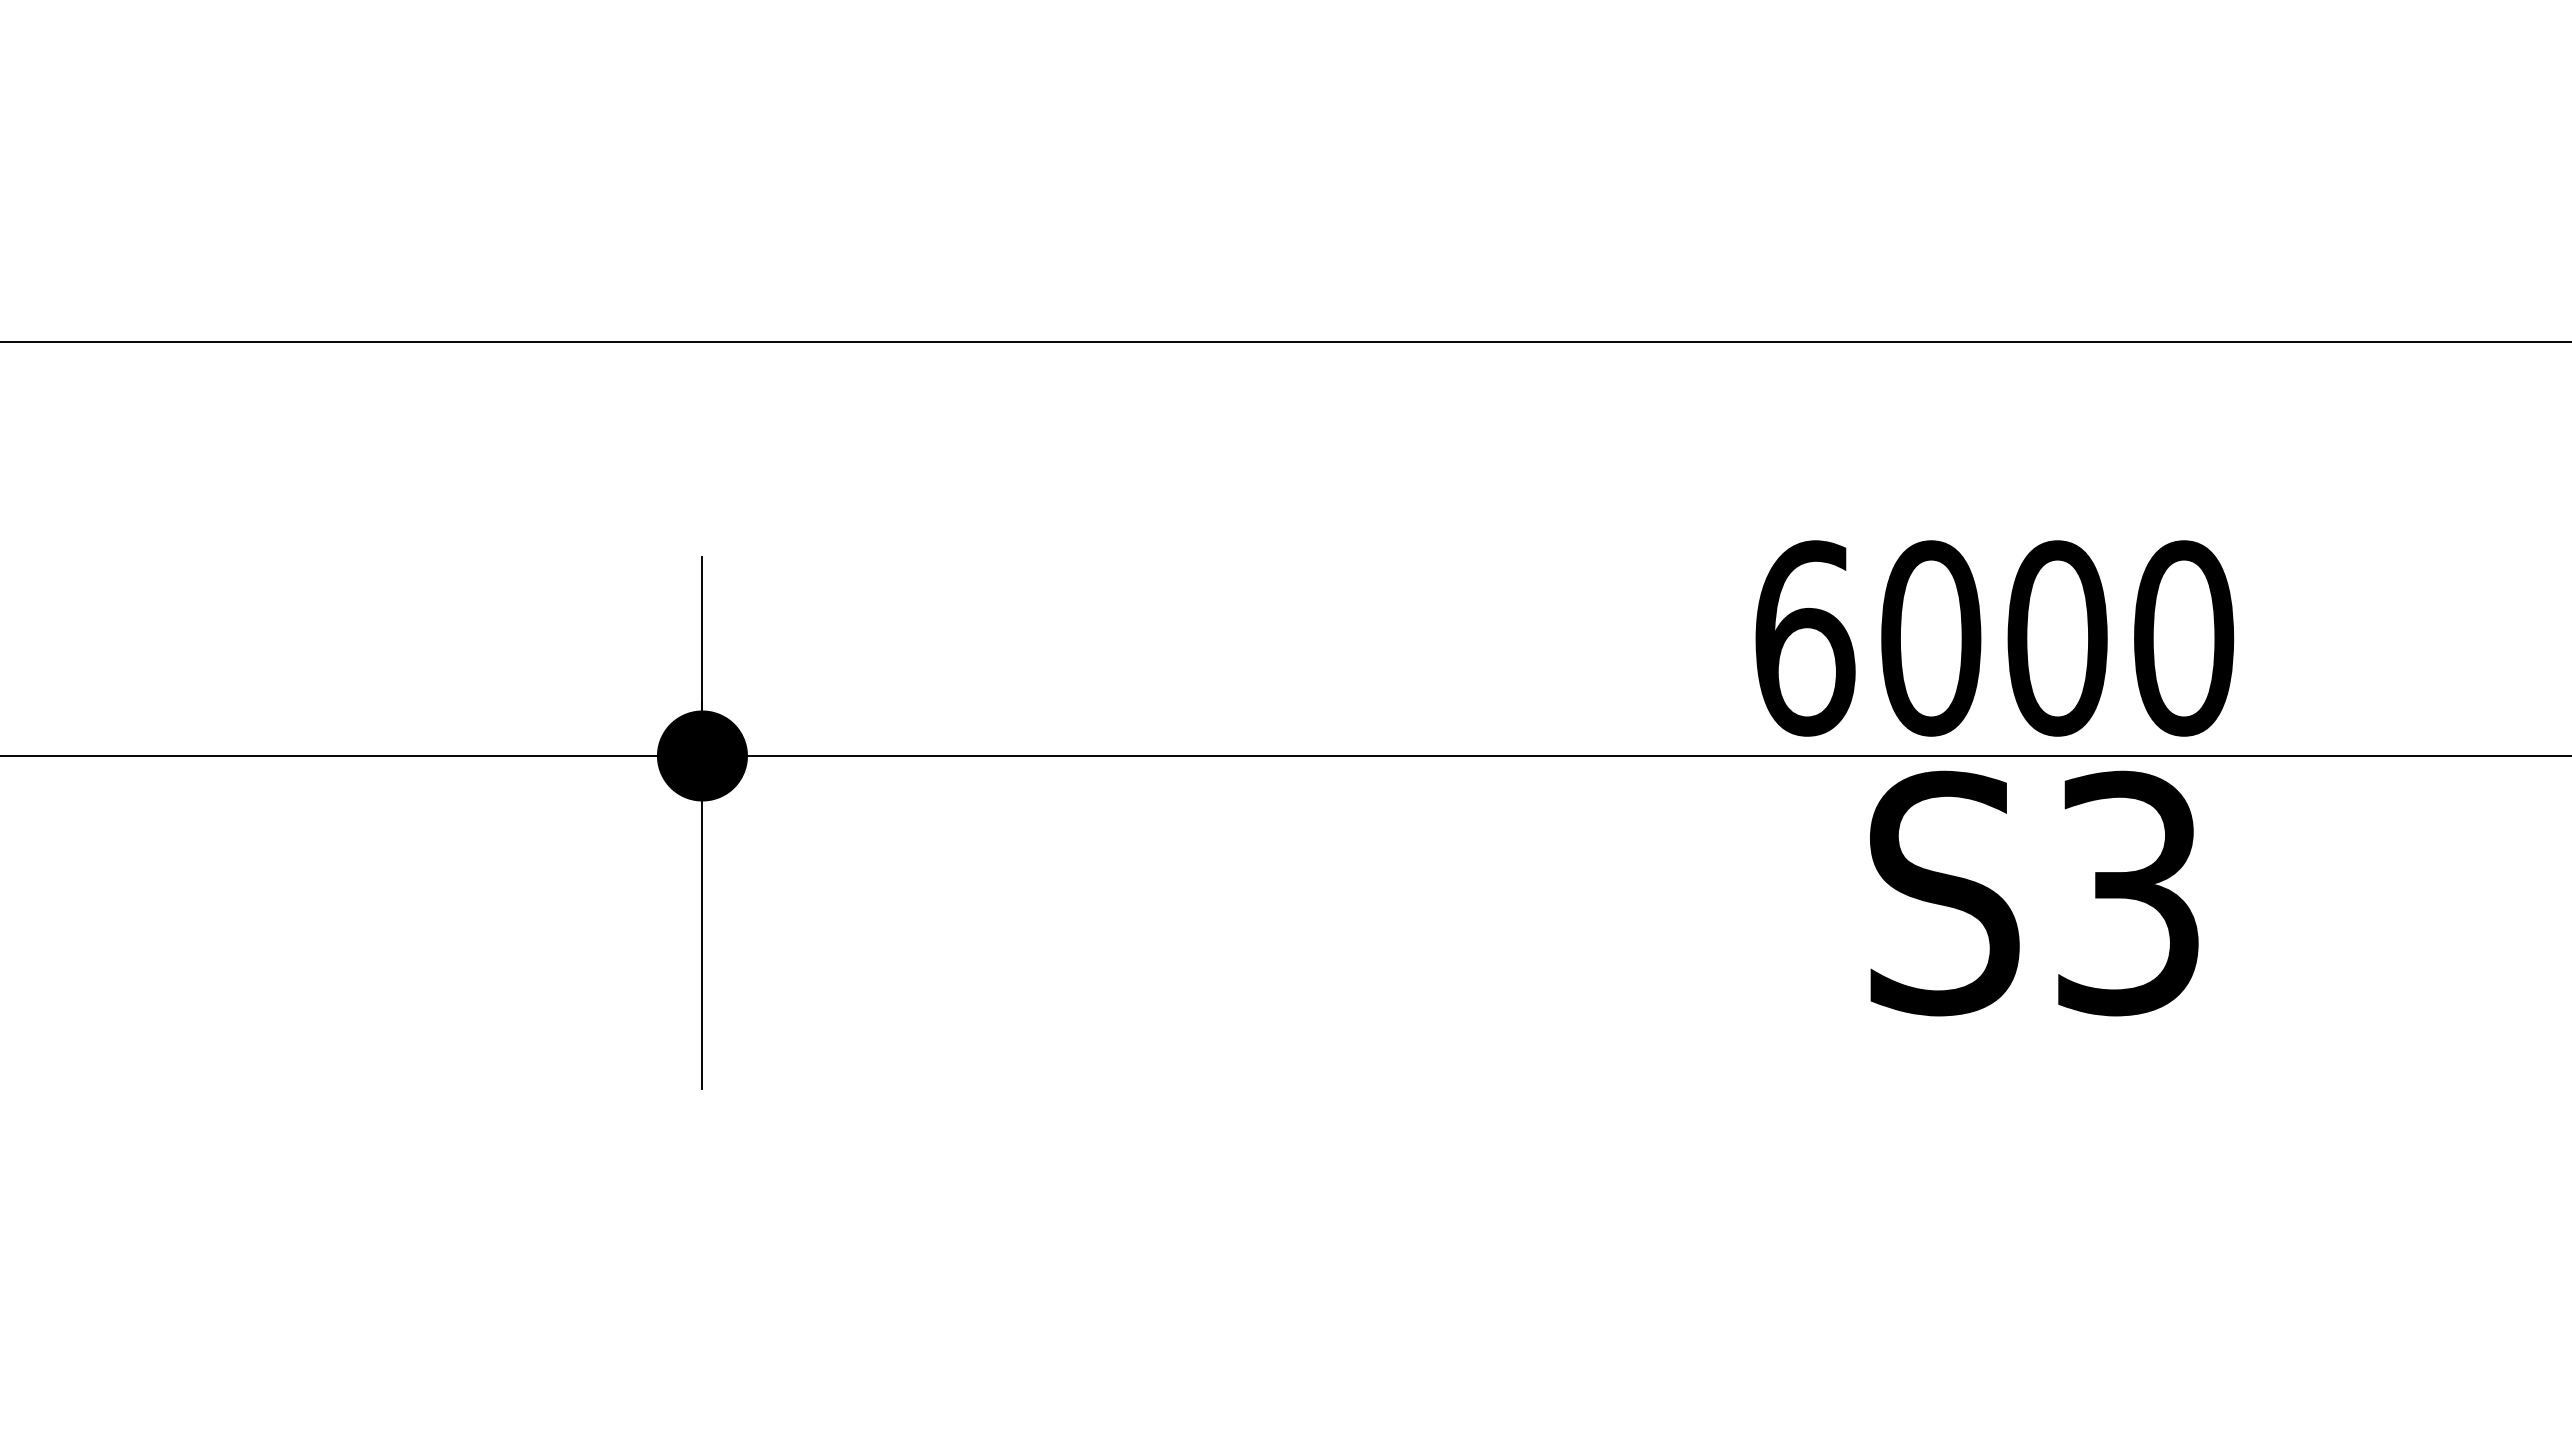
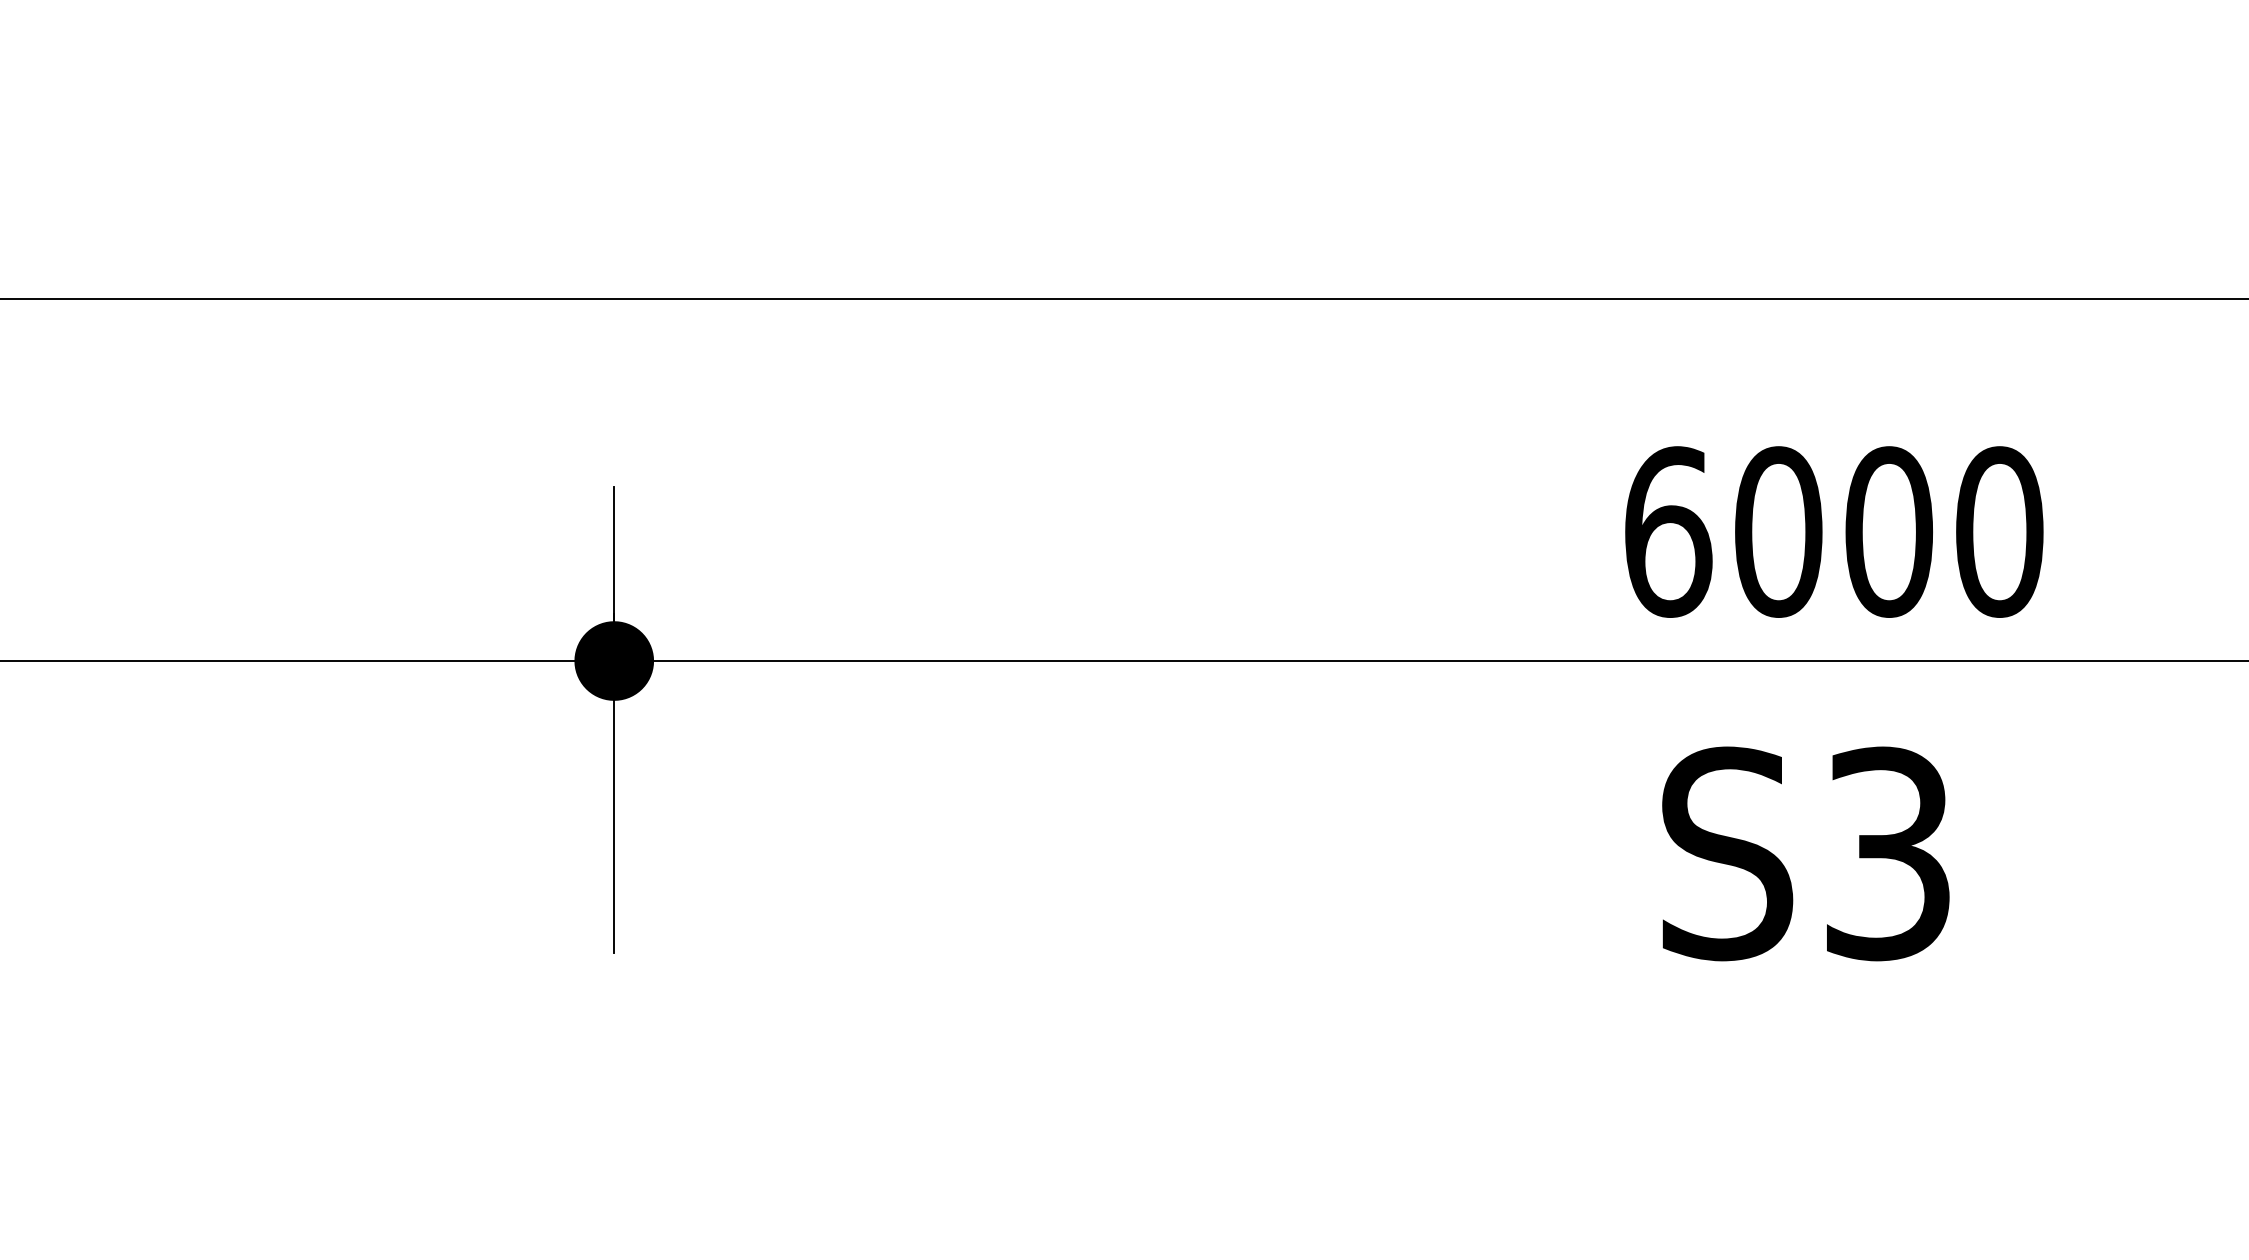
text: (1994, 638) -> (1834, 532), moved
text: (2034, 893) -> (1806, 853), moved

